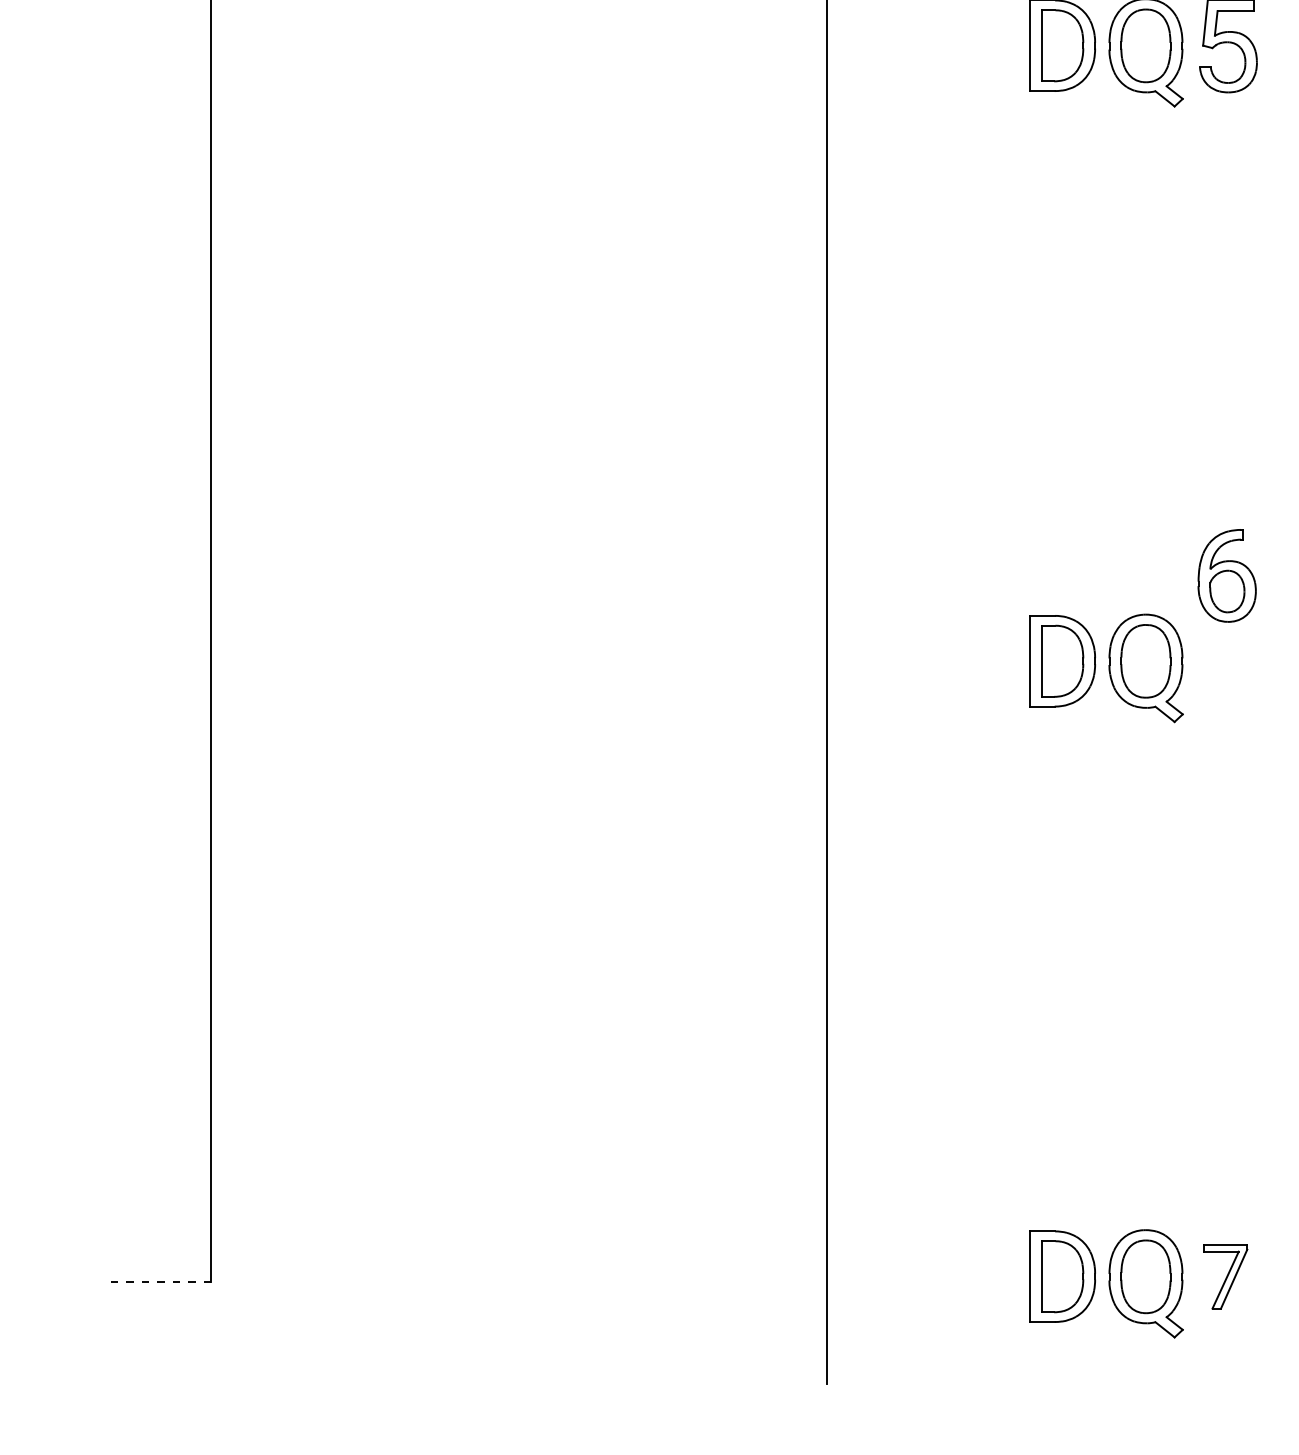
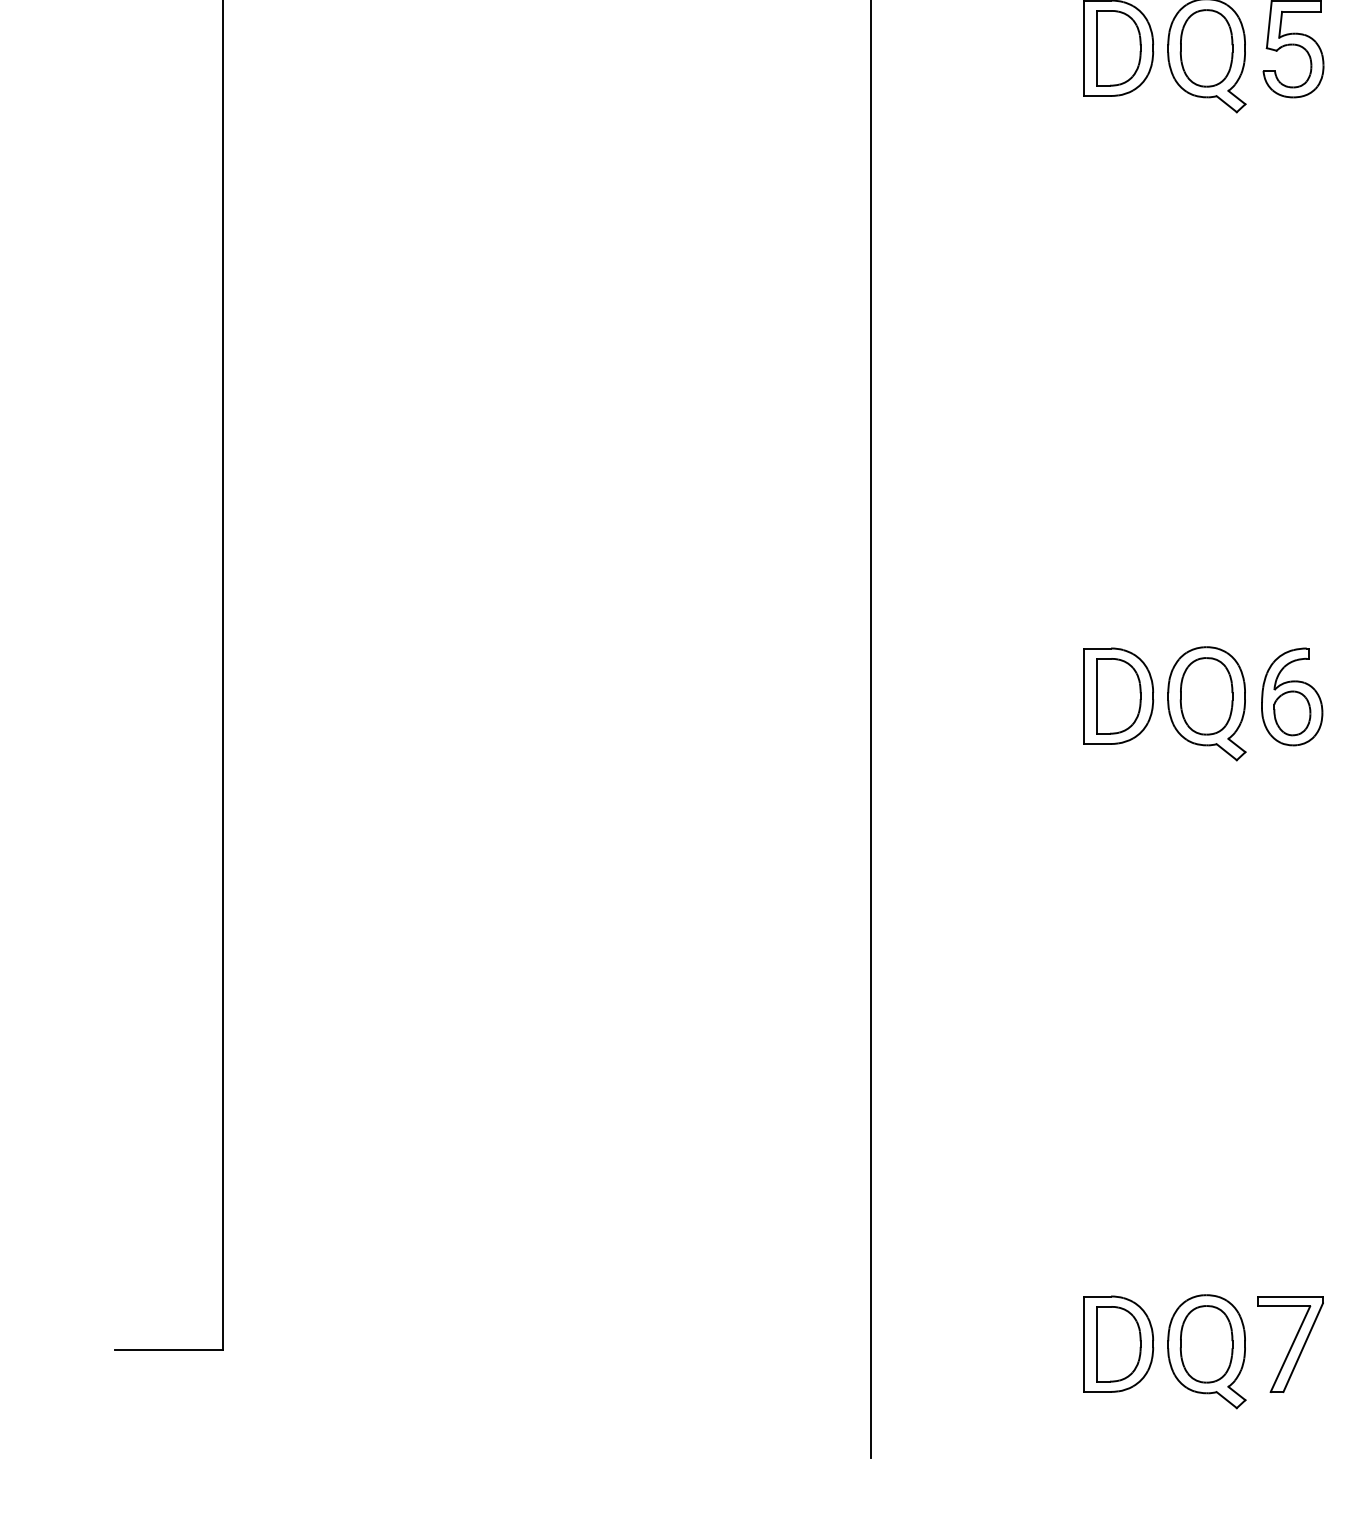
part: (1226, 575) -> (1291, 696), moved
part: (1225, 1276) -> (1290, 1343), size x1.43
line: (159, 1281) -> (168, 1349), dashed -> solid

